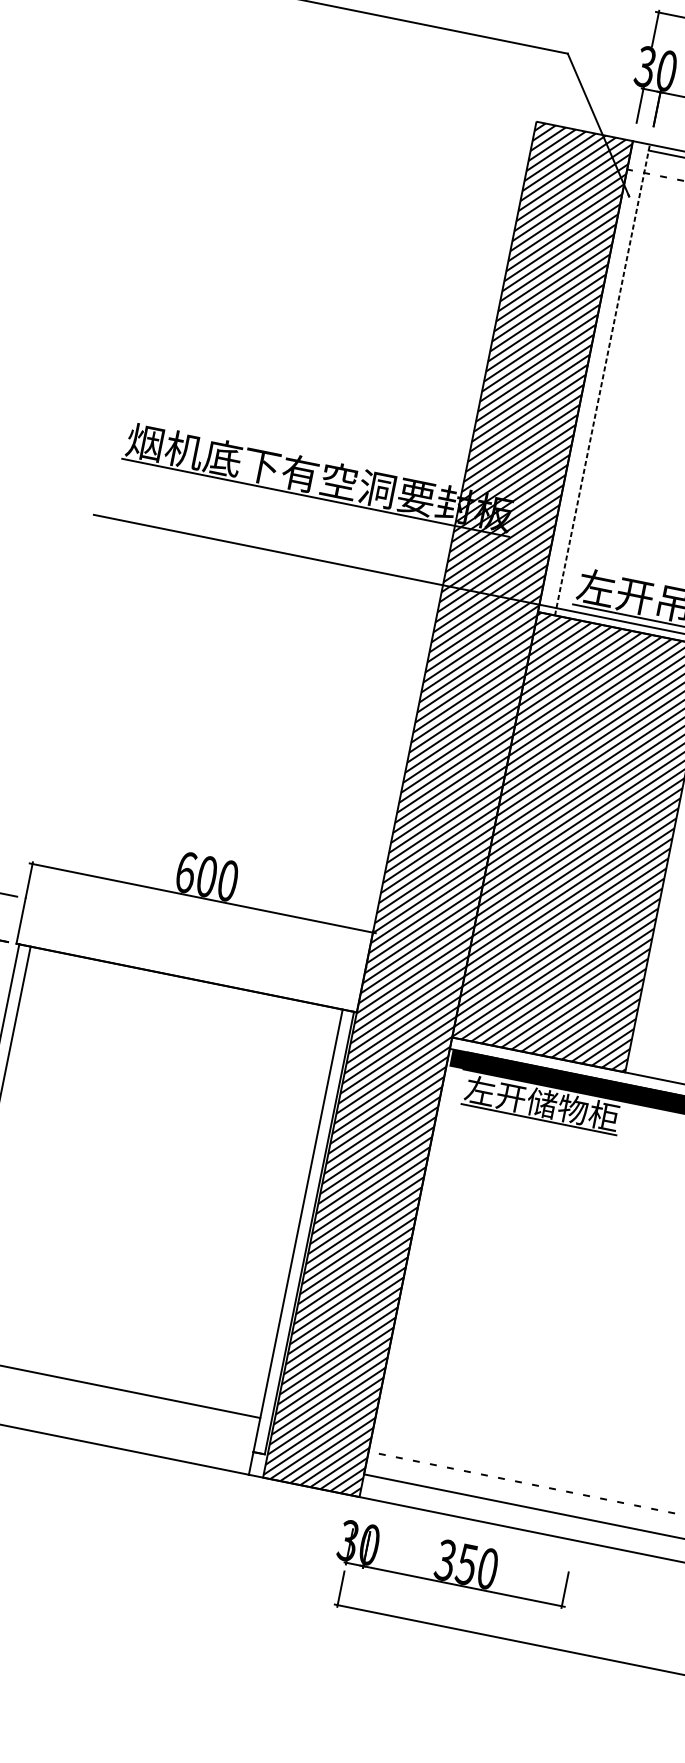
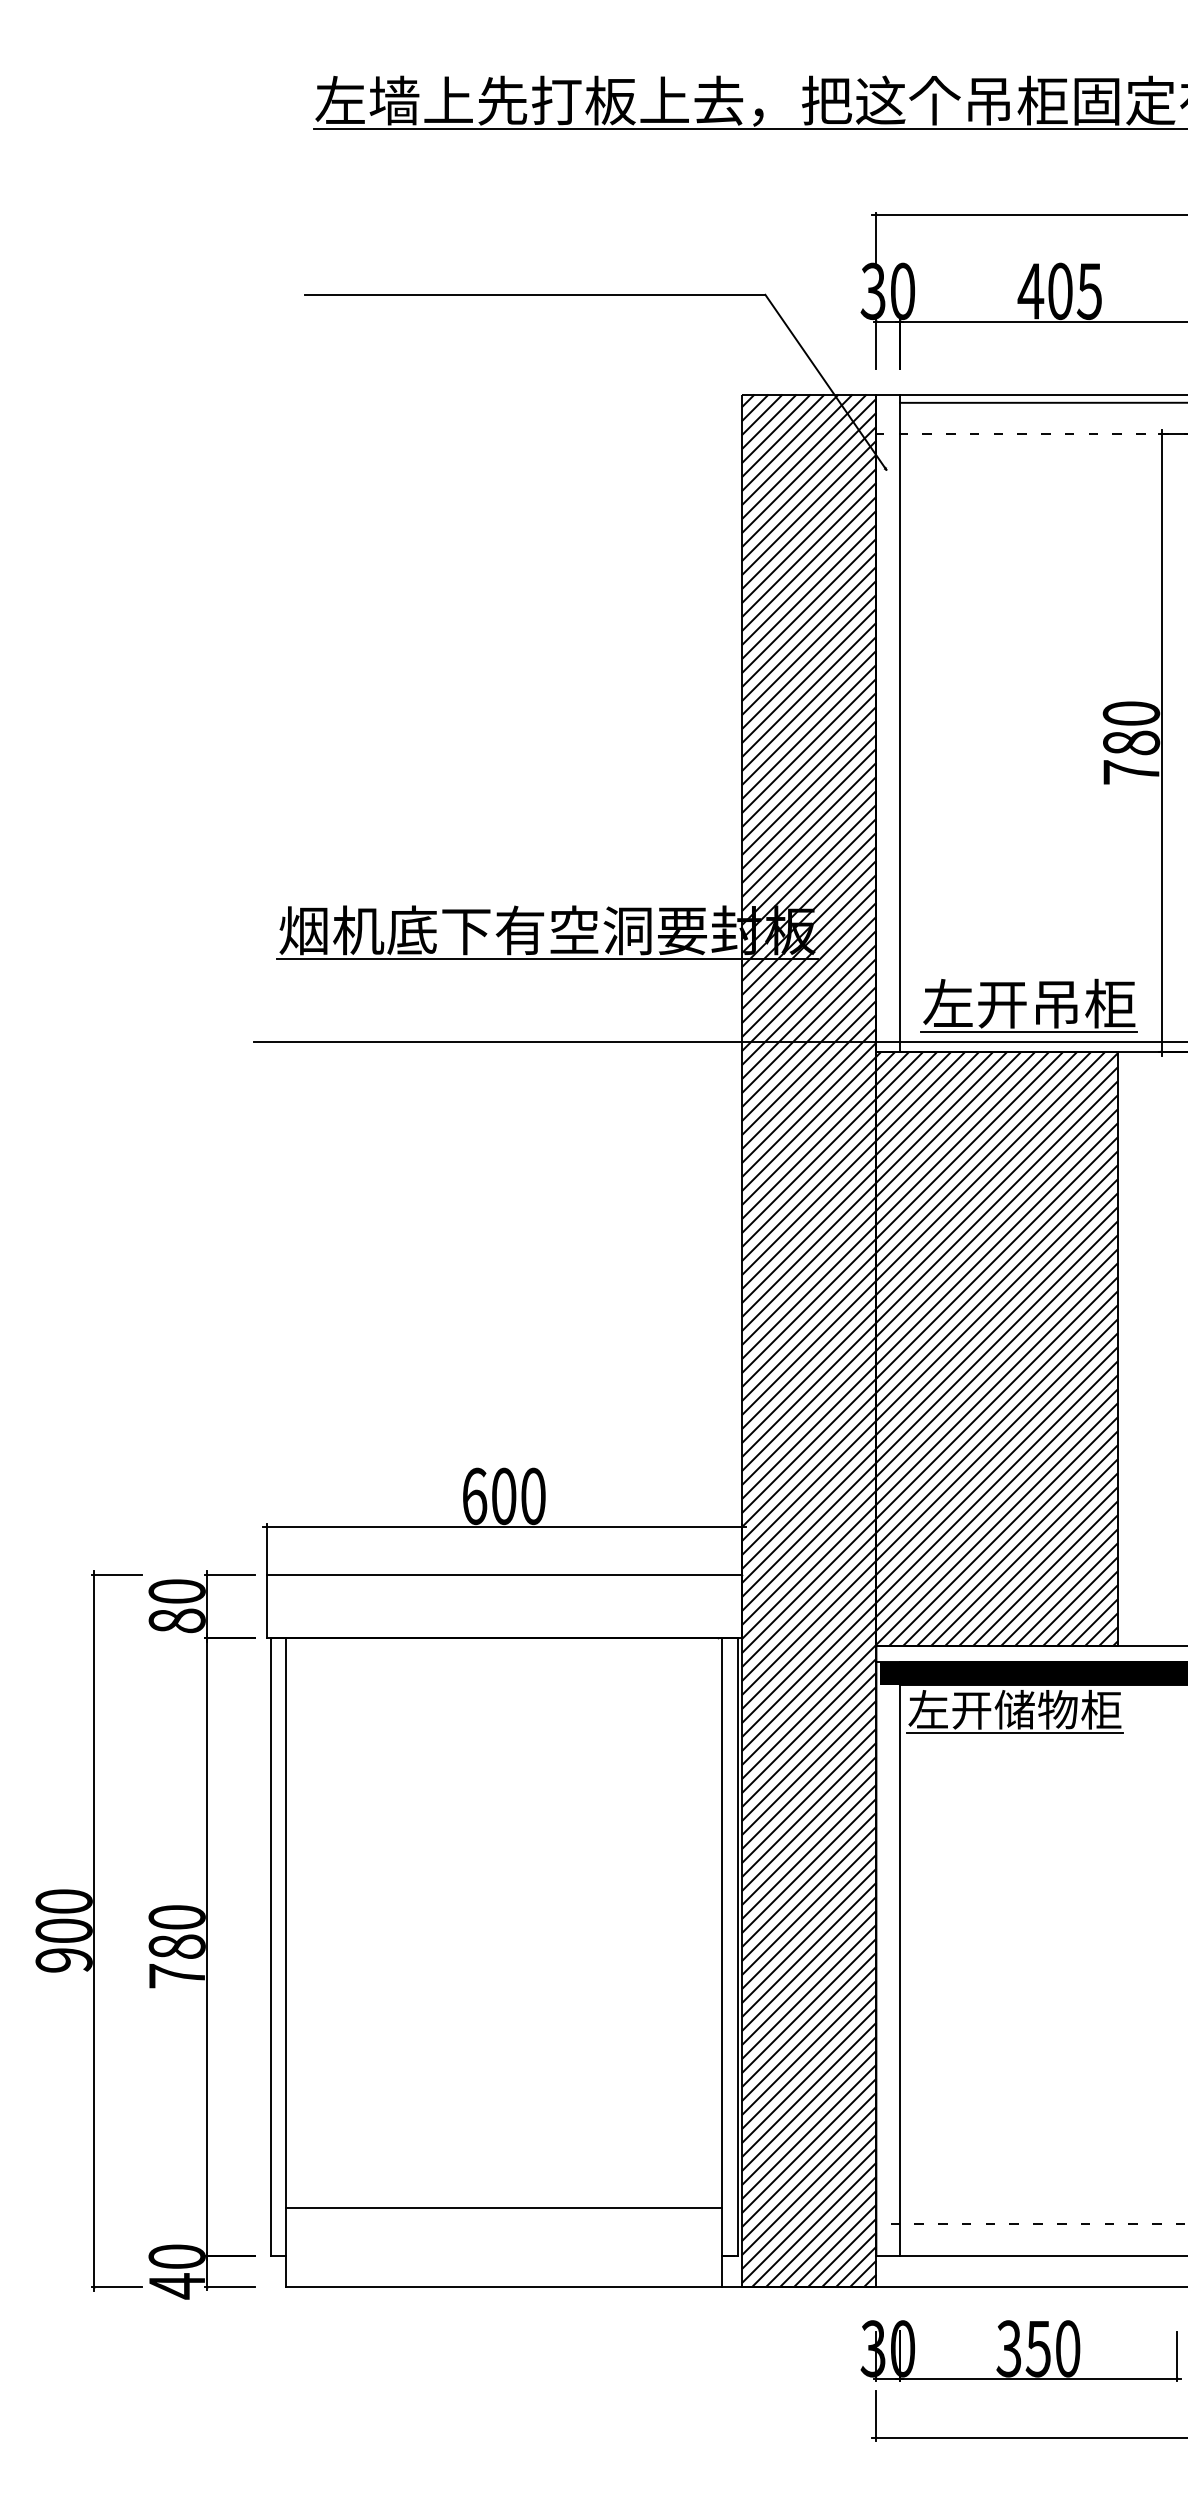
line: (602, 380) -> (900, 723), dashed -> solid
line: (195, 932) -> (503, 1574), added
line: (424, 1265) -> (900, 1958), added

